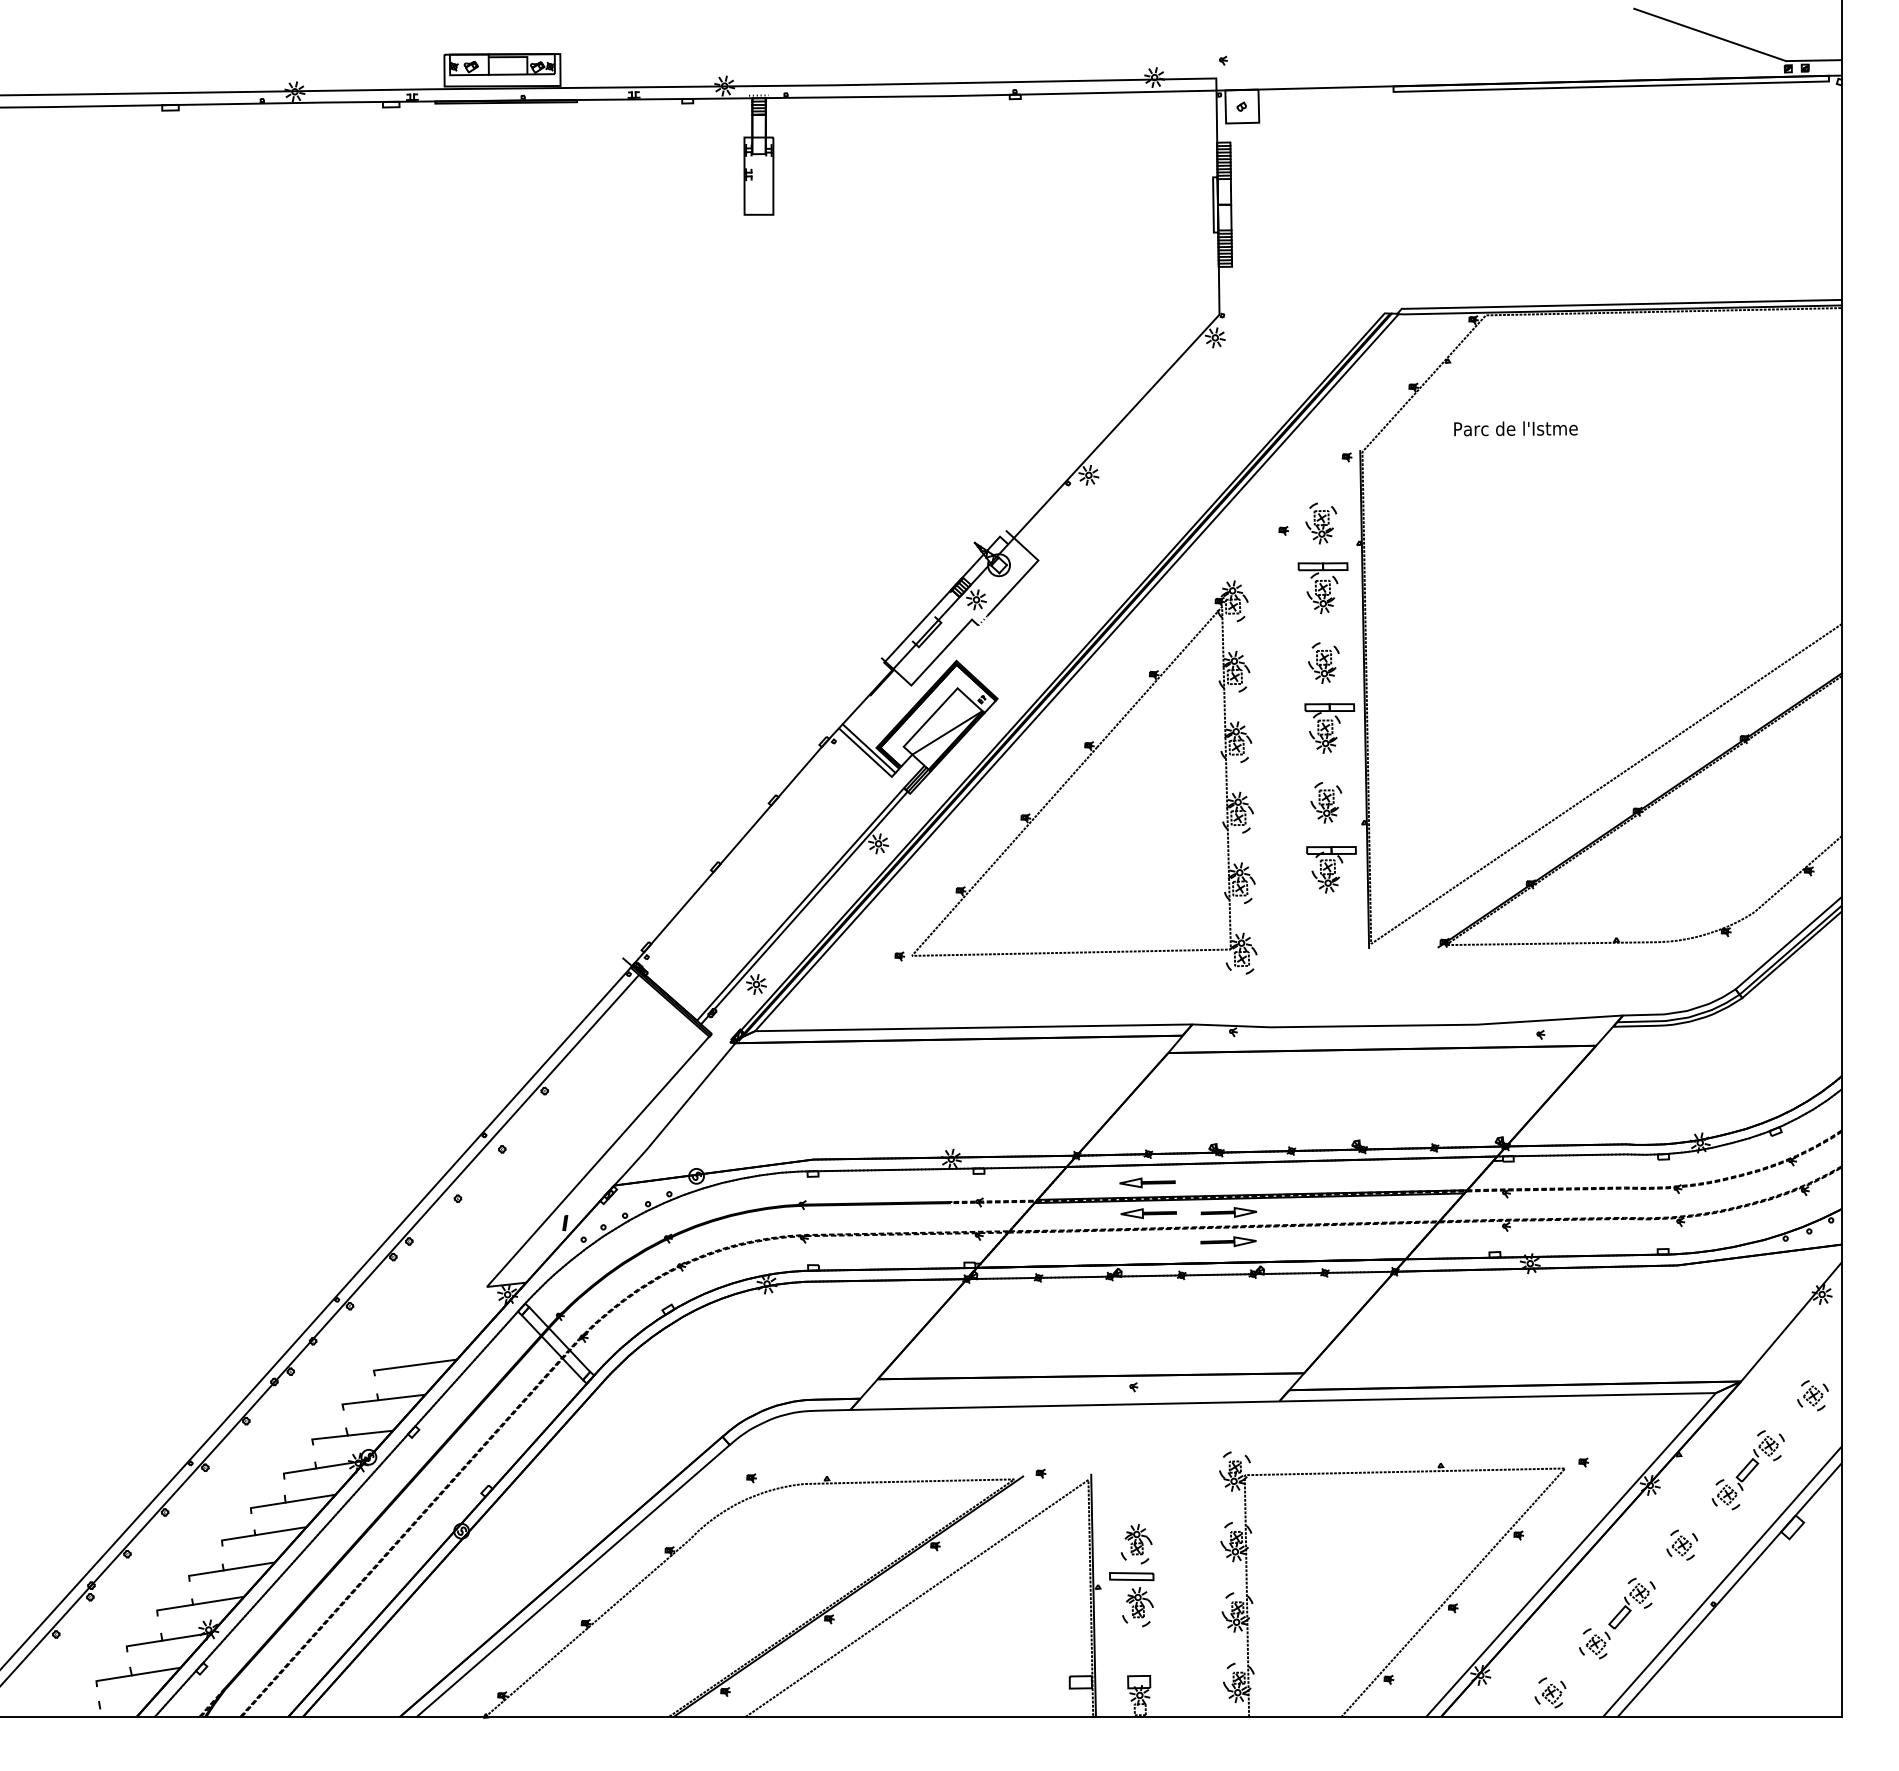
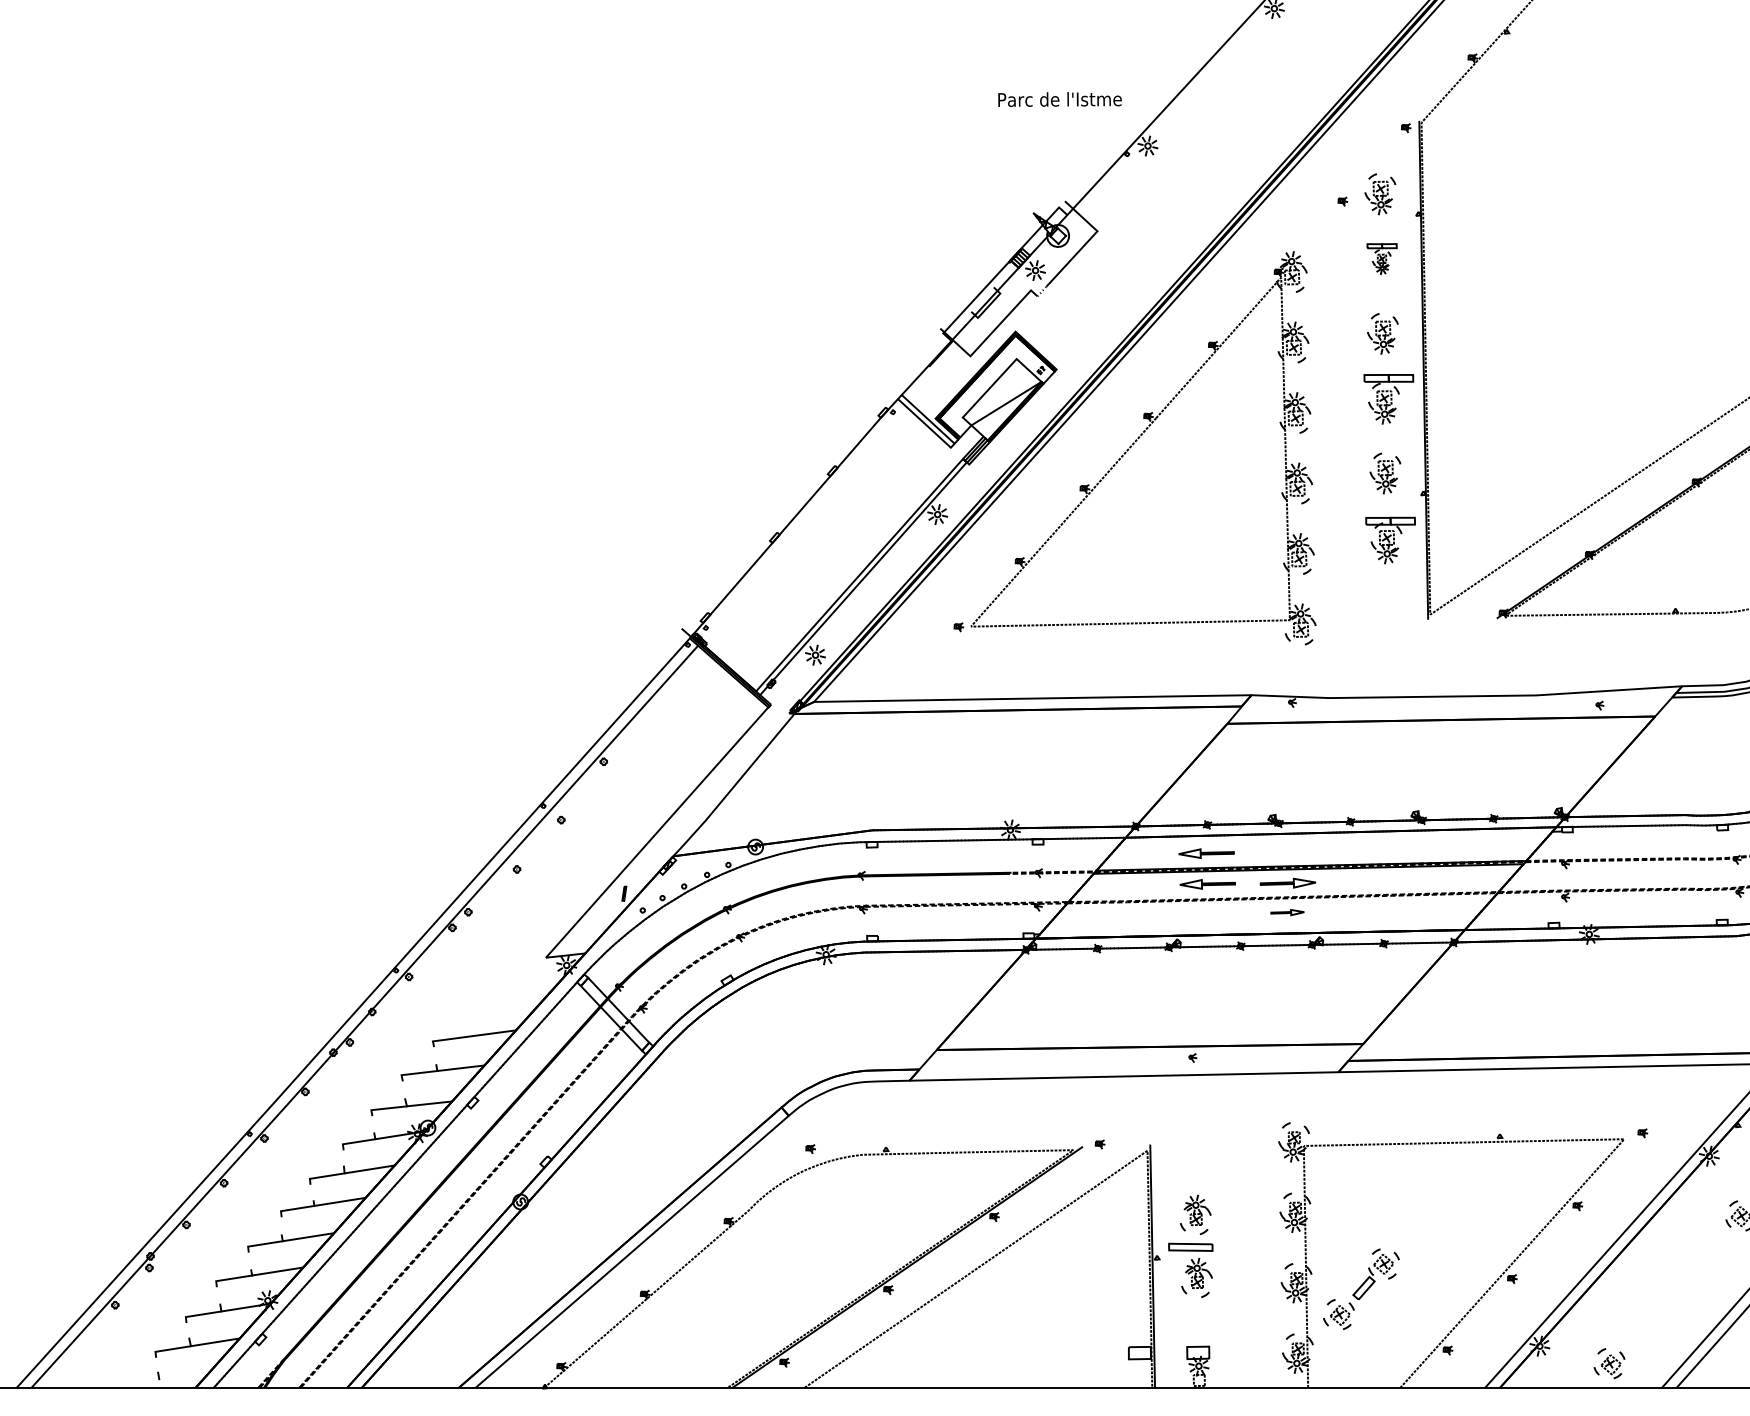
text: (1515, 428) -> (1059, 99), moved
part: (1322, 588) -> (1381, 259), size x0.6
part: (1228, 1241) -> (1287, 912), size x0.6
part: (1617, 1618) -> (1361, 1289), moved

